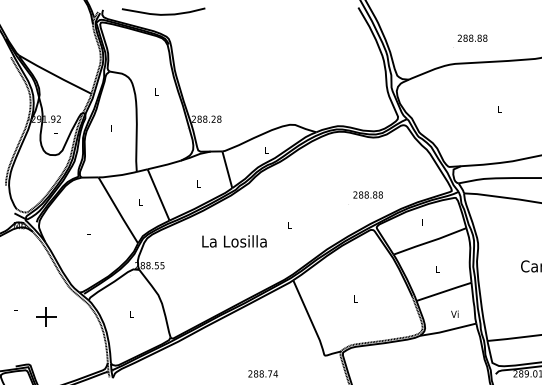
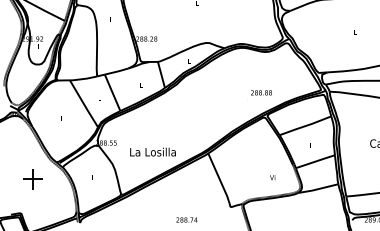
text: (234, 241) -> (153, 152), moved
text: (454, 313) -> (272, 177), moved
part: (46, 316) -> (32, 179), size x1.4

